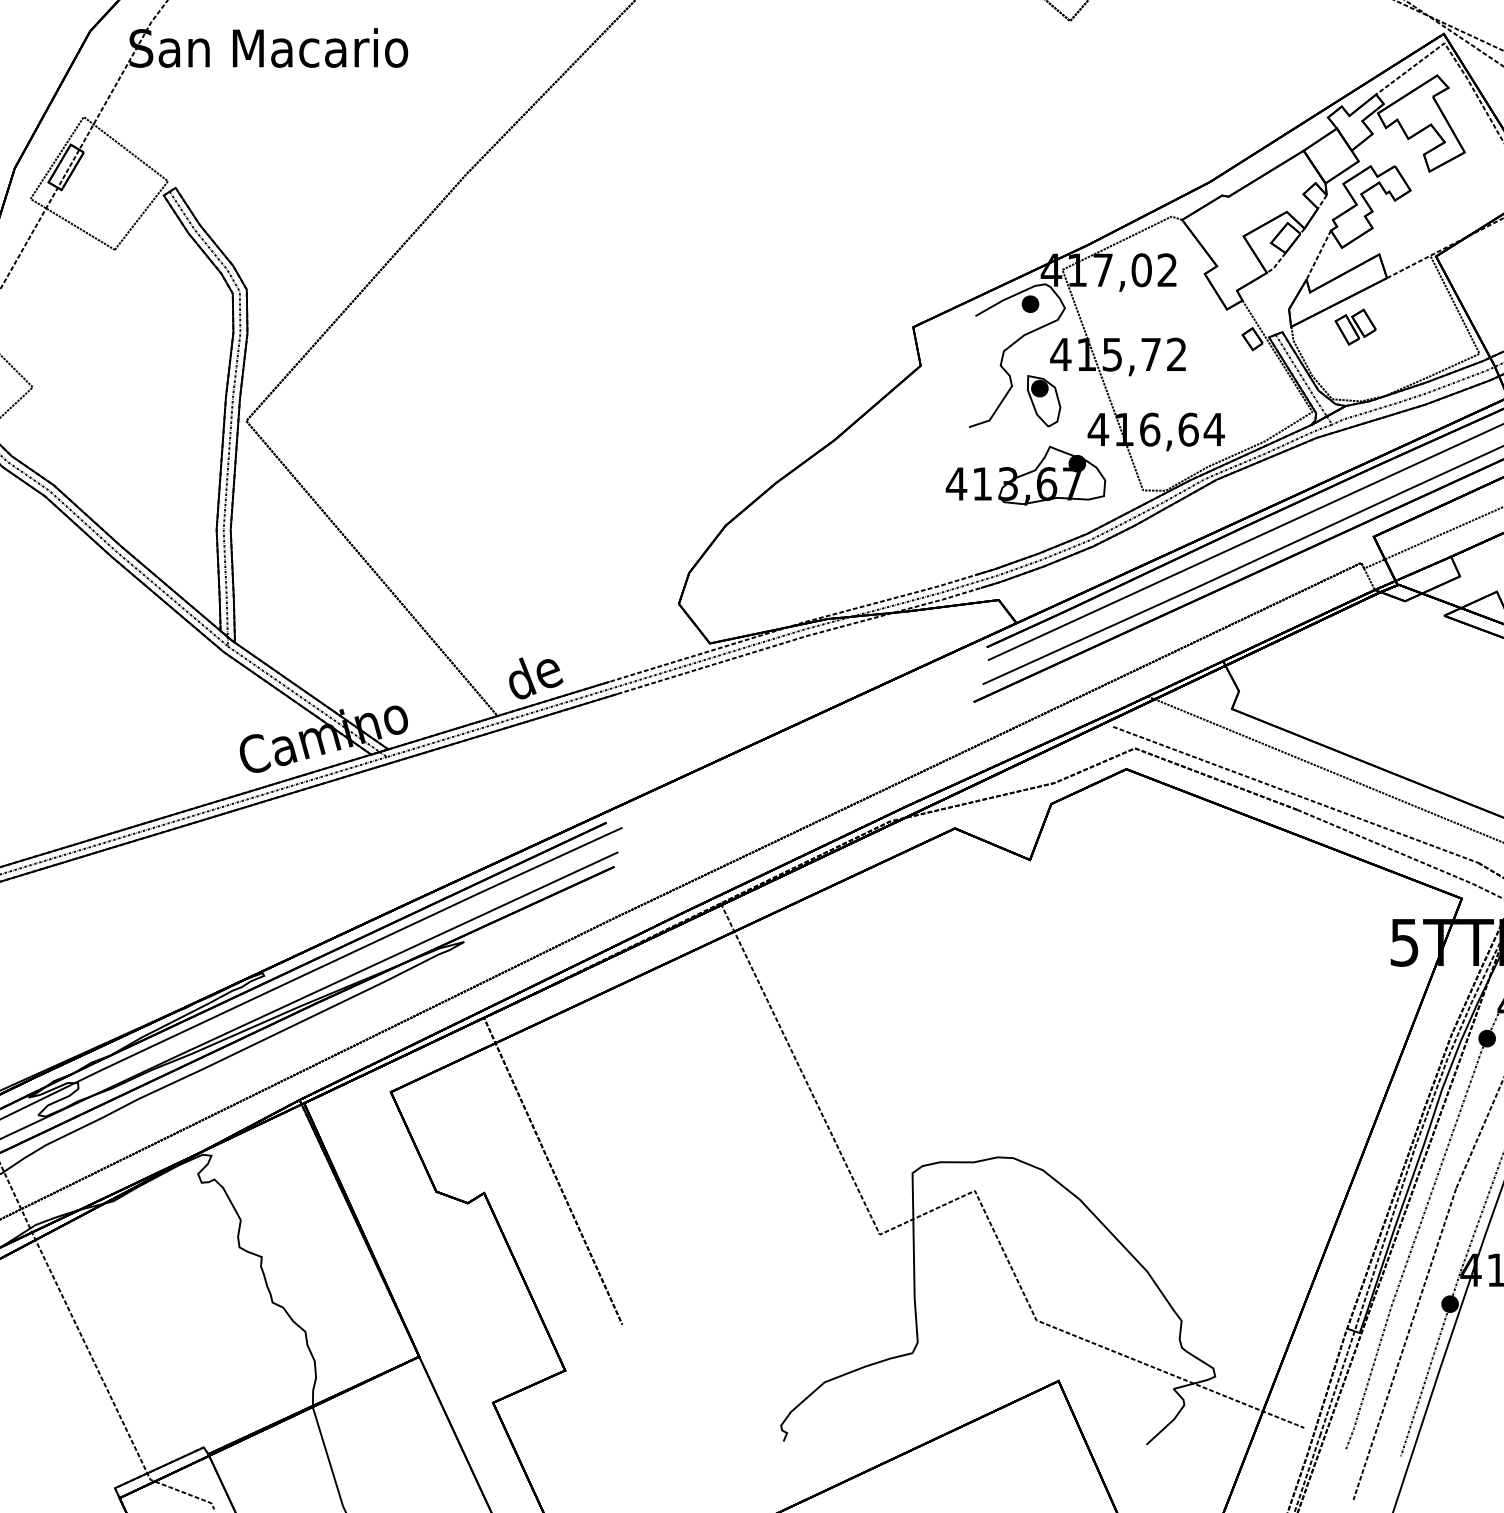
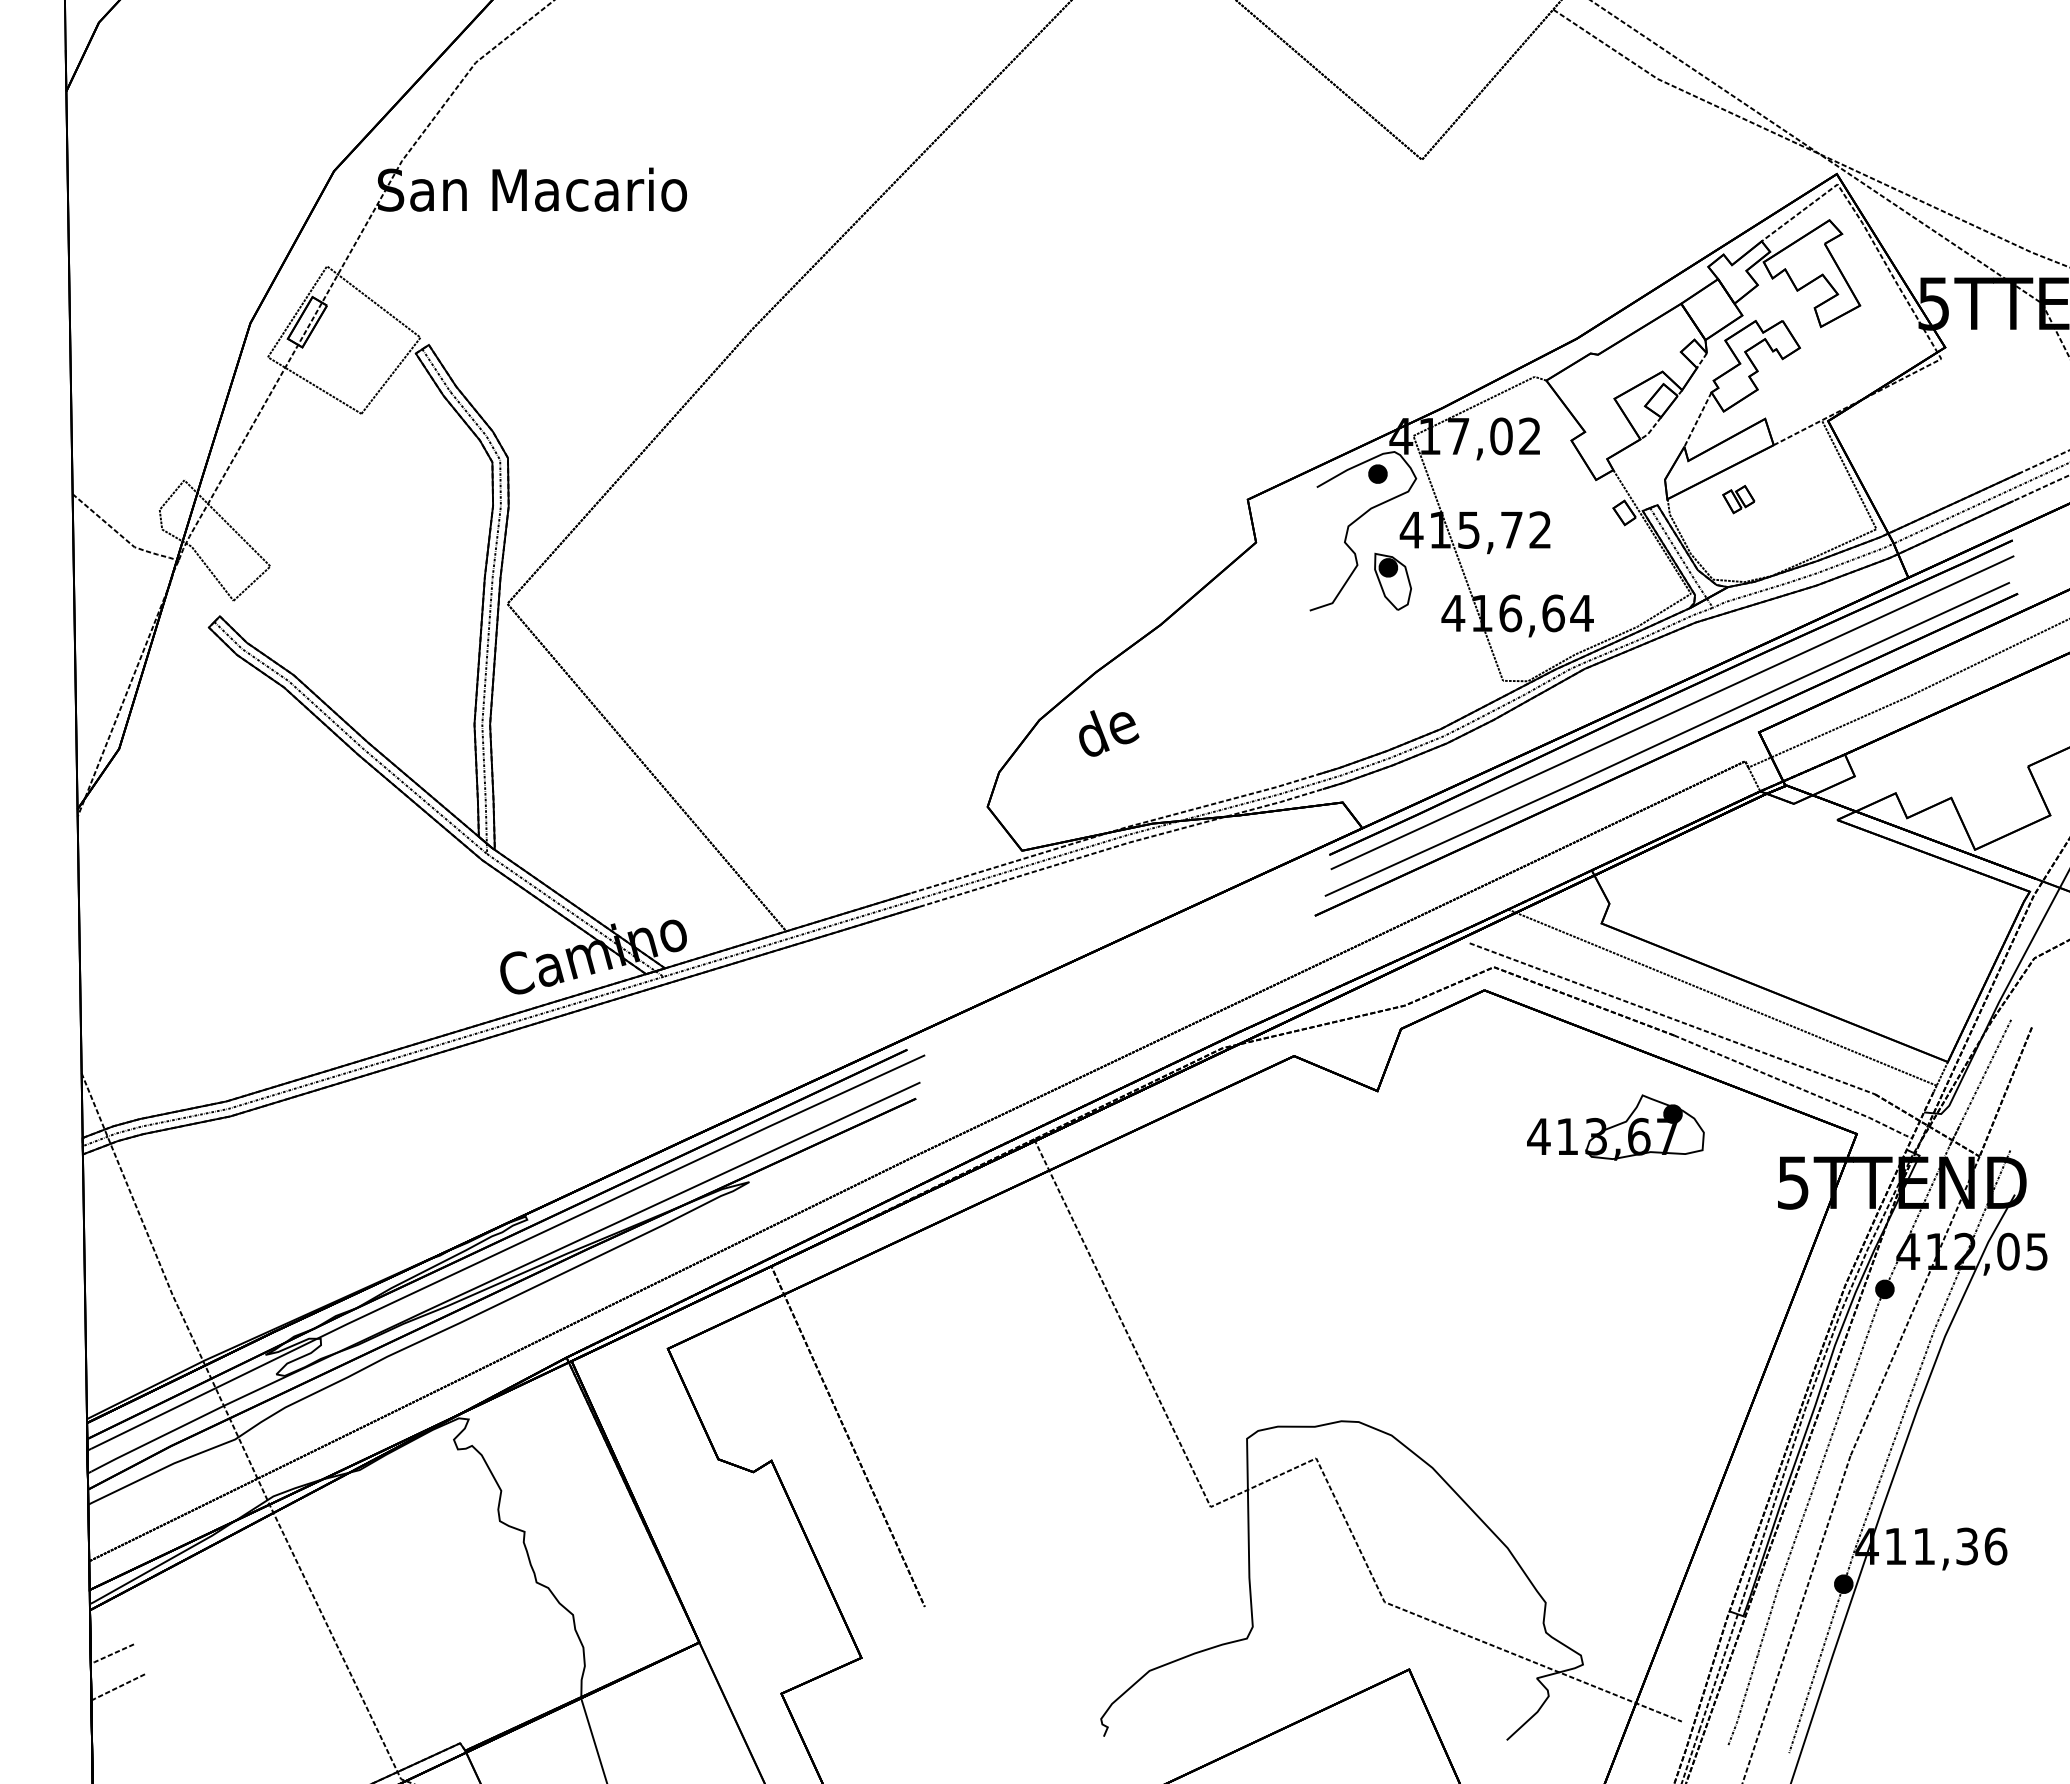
part: (1355, 327) -> (1738, 499), size x0.7
part: (1025, 475) -> (1615, 1127), moved
text: (536, 678) -> (1109, 733), moved

